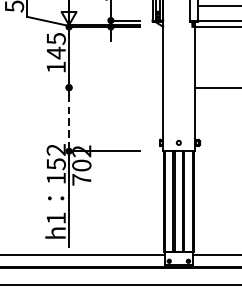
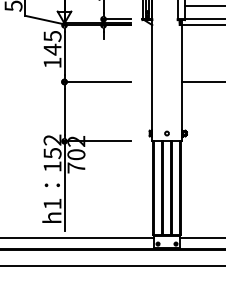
line: (104, 88) -> (97, 82), added
line: (69, 120) -> (64, 112), dashed -> solid

